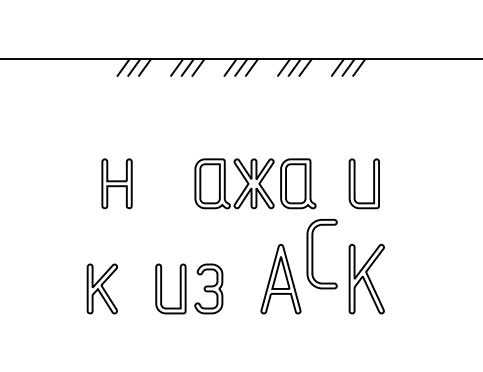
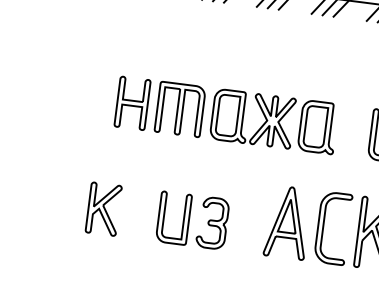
part: (163, 183) -> (180, 109), added
part: (313, 254) -> (324, 227), moved

